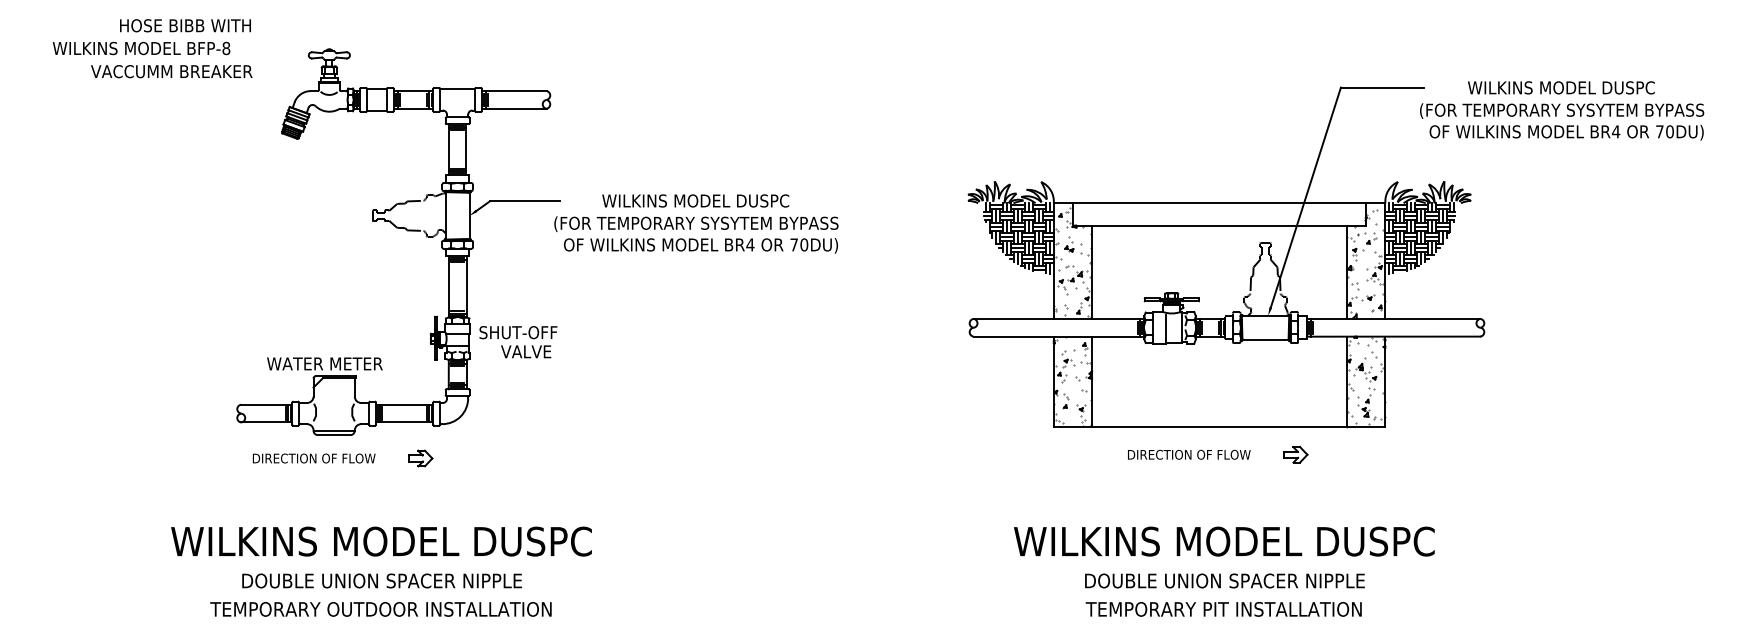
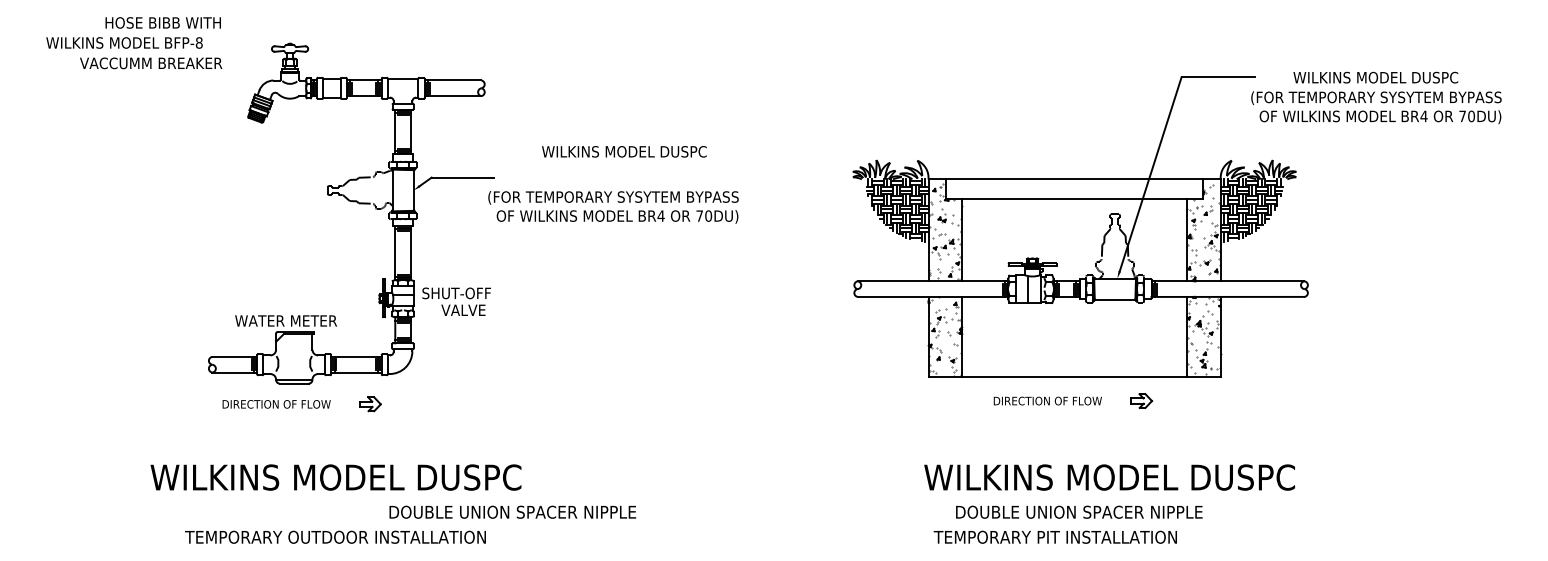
text: (695, 200) -> (624, 151), moved
text: (1224, 541) -> (1109, 477), moved
text: (381, 580) -> (512, 511), moved
text: (1223, 609) -> (1055, 537), moved

